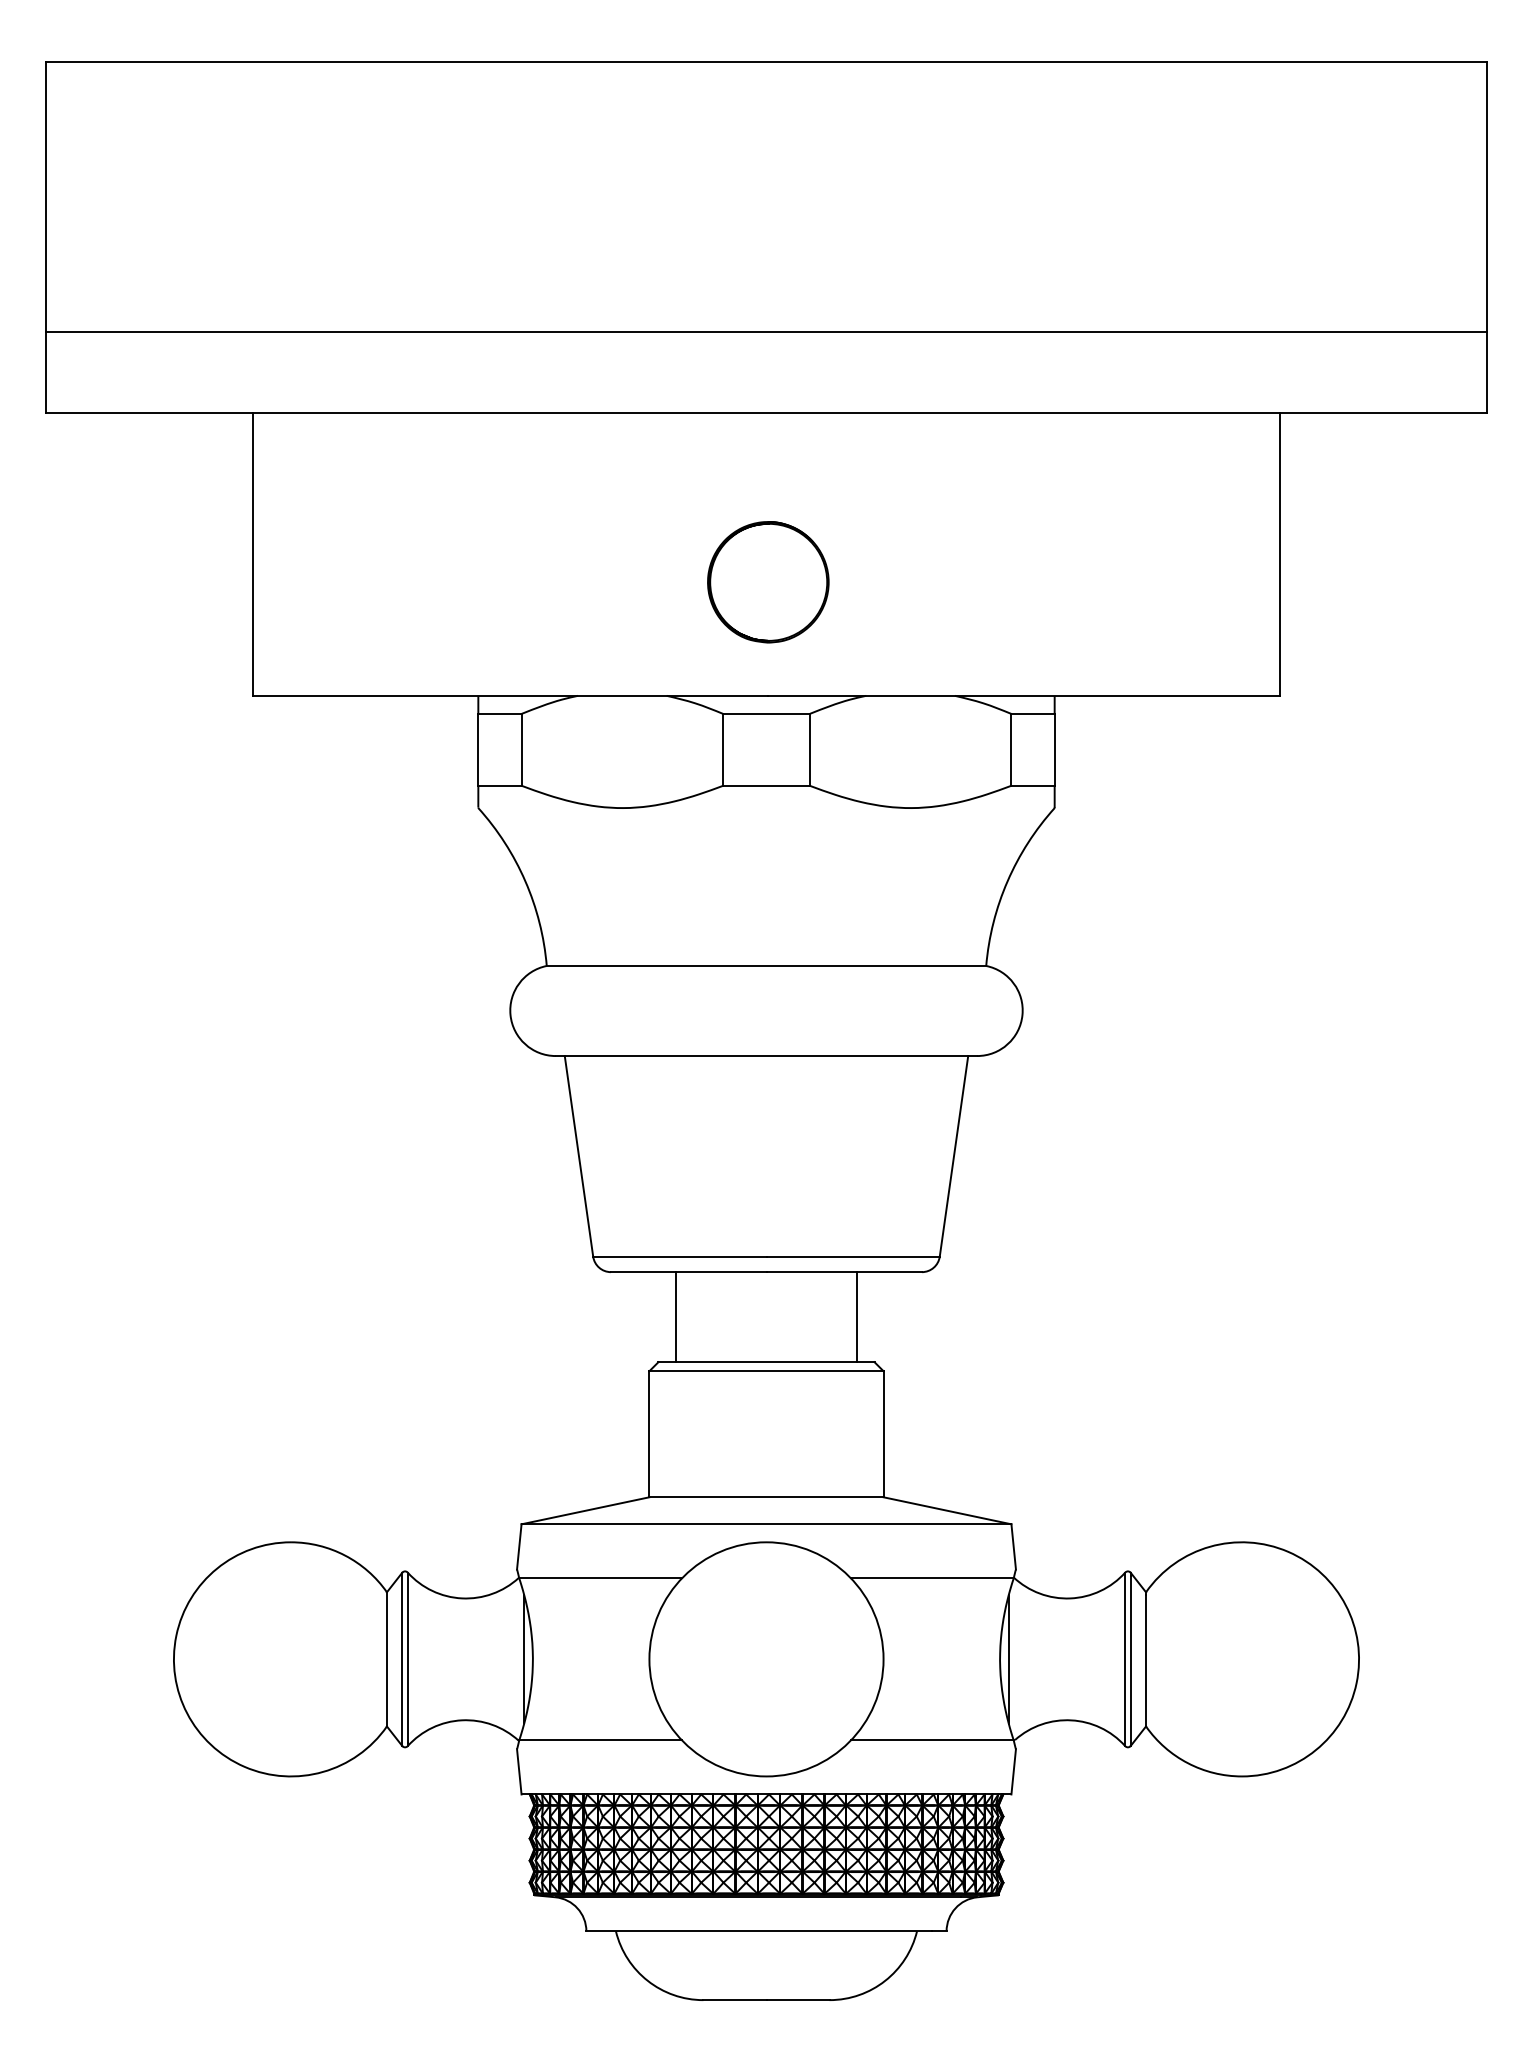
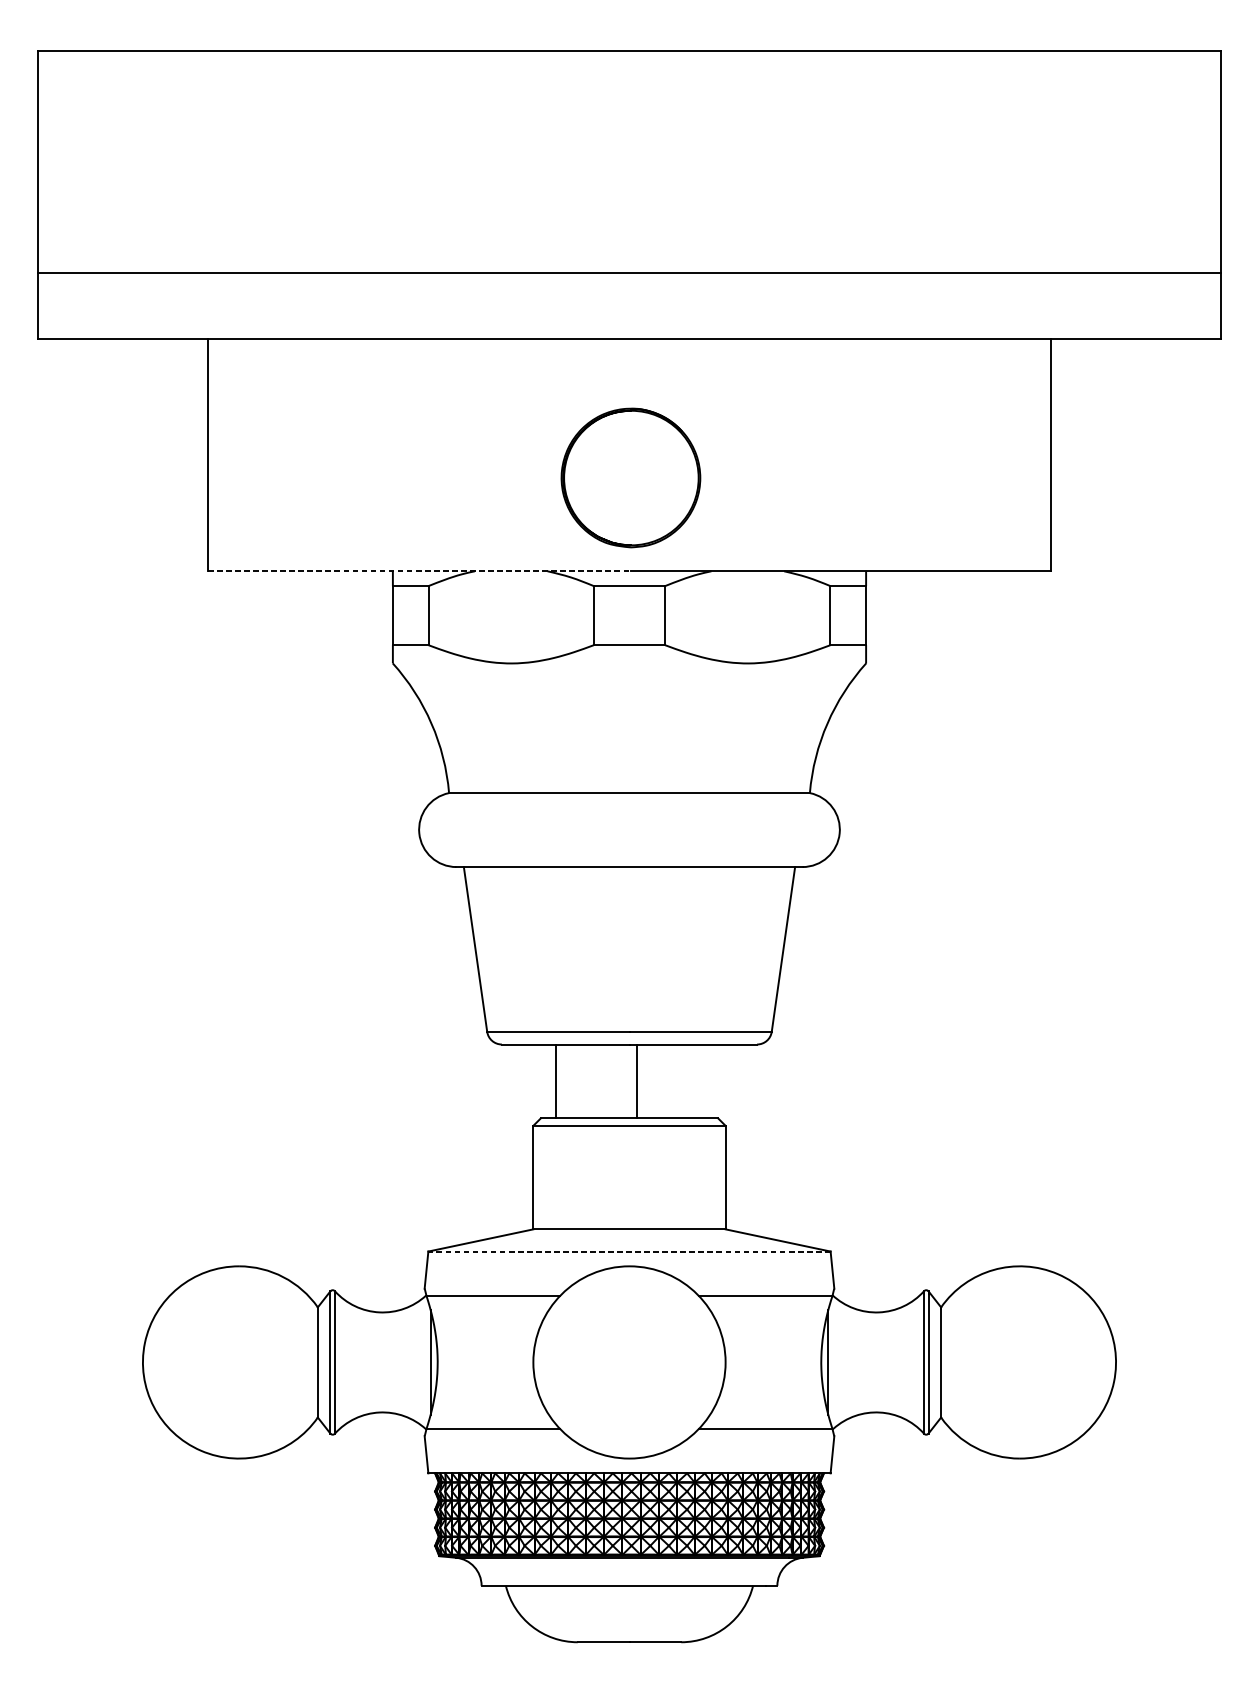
part: (768, 582) -> (631, 478), size x1.4
line: (510, 695) -> (419, 571), solid -> dashed
line: (856, 1317) -> (636, 1081), moved
line: (766, 1524) -> (629, 1251), solid -> dashed

